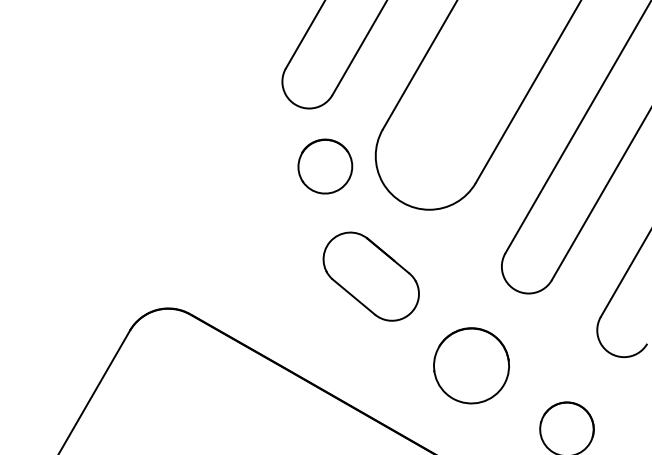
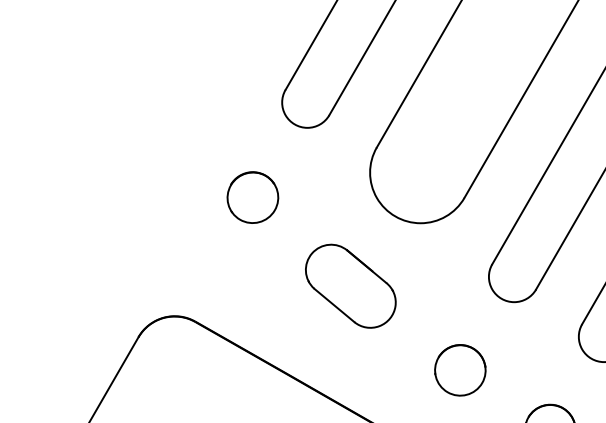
part: (325, 166) -> (253, 197), moved
part: (370, 276) -> (350, 286), moved
part: (471, 365) -> (460, 369), size x0.71

